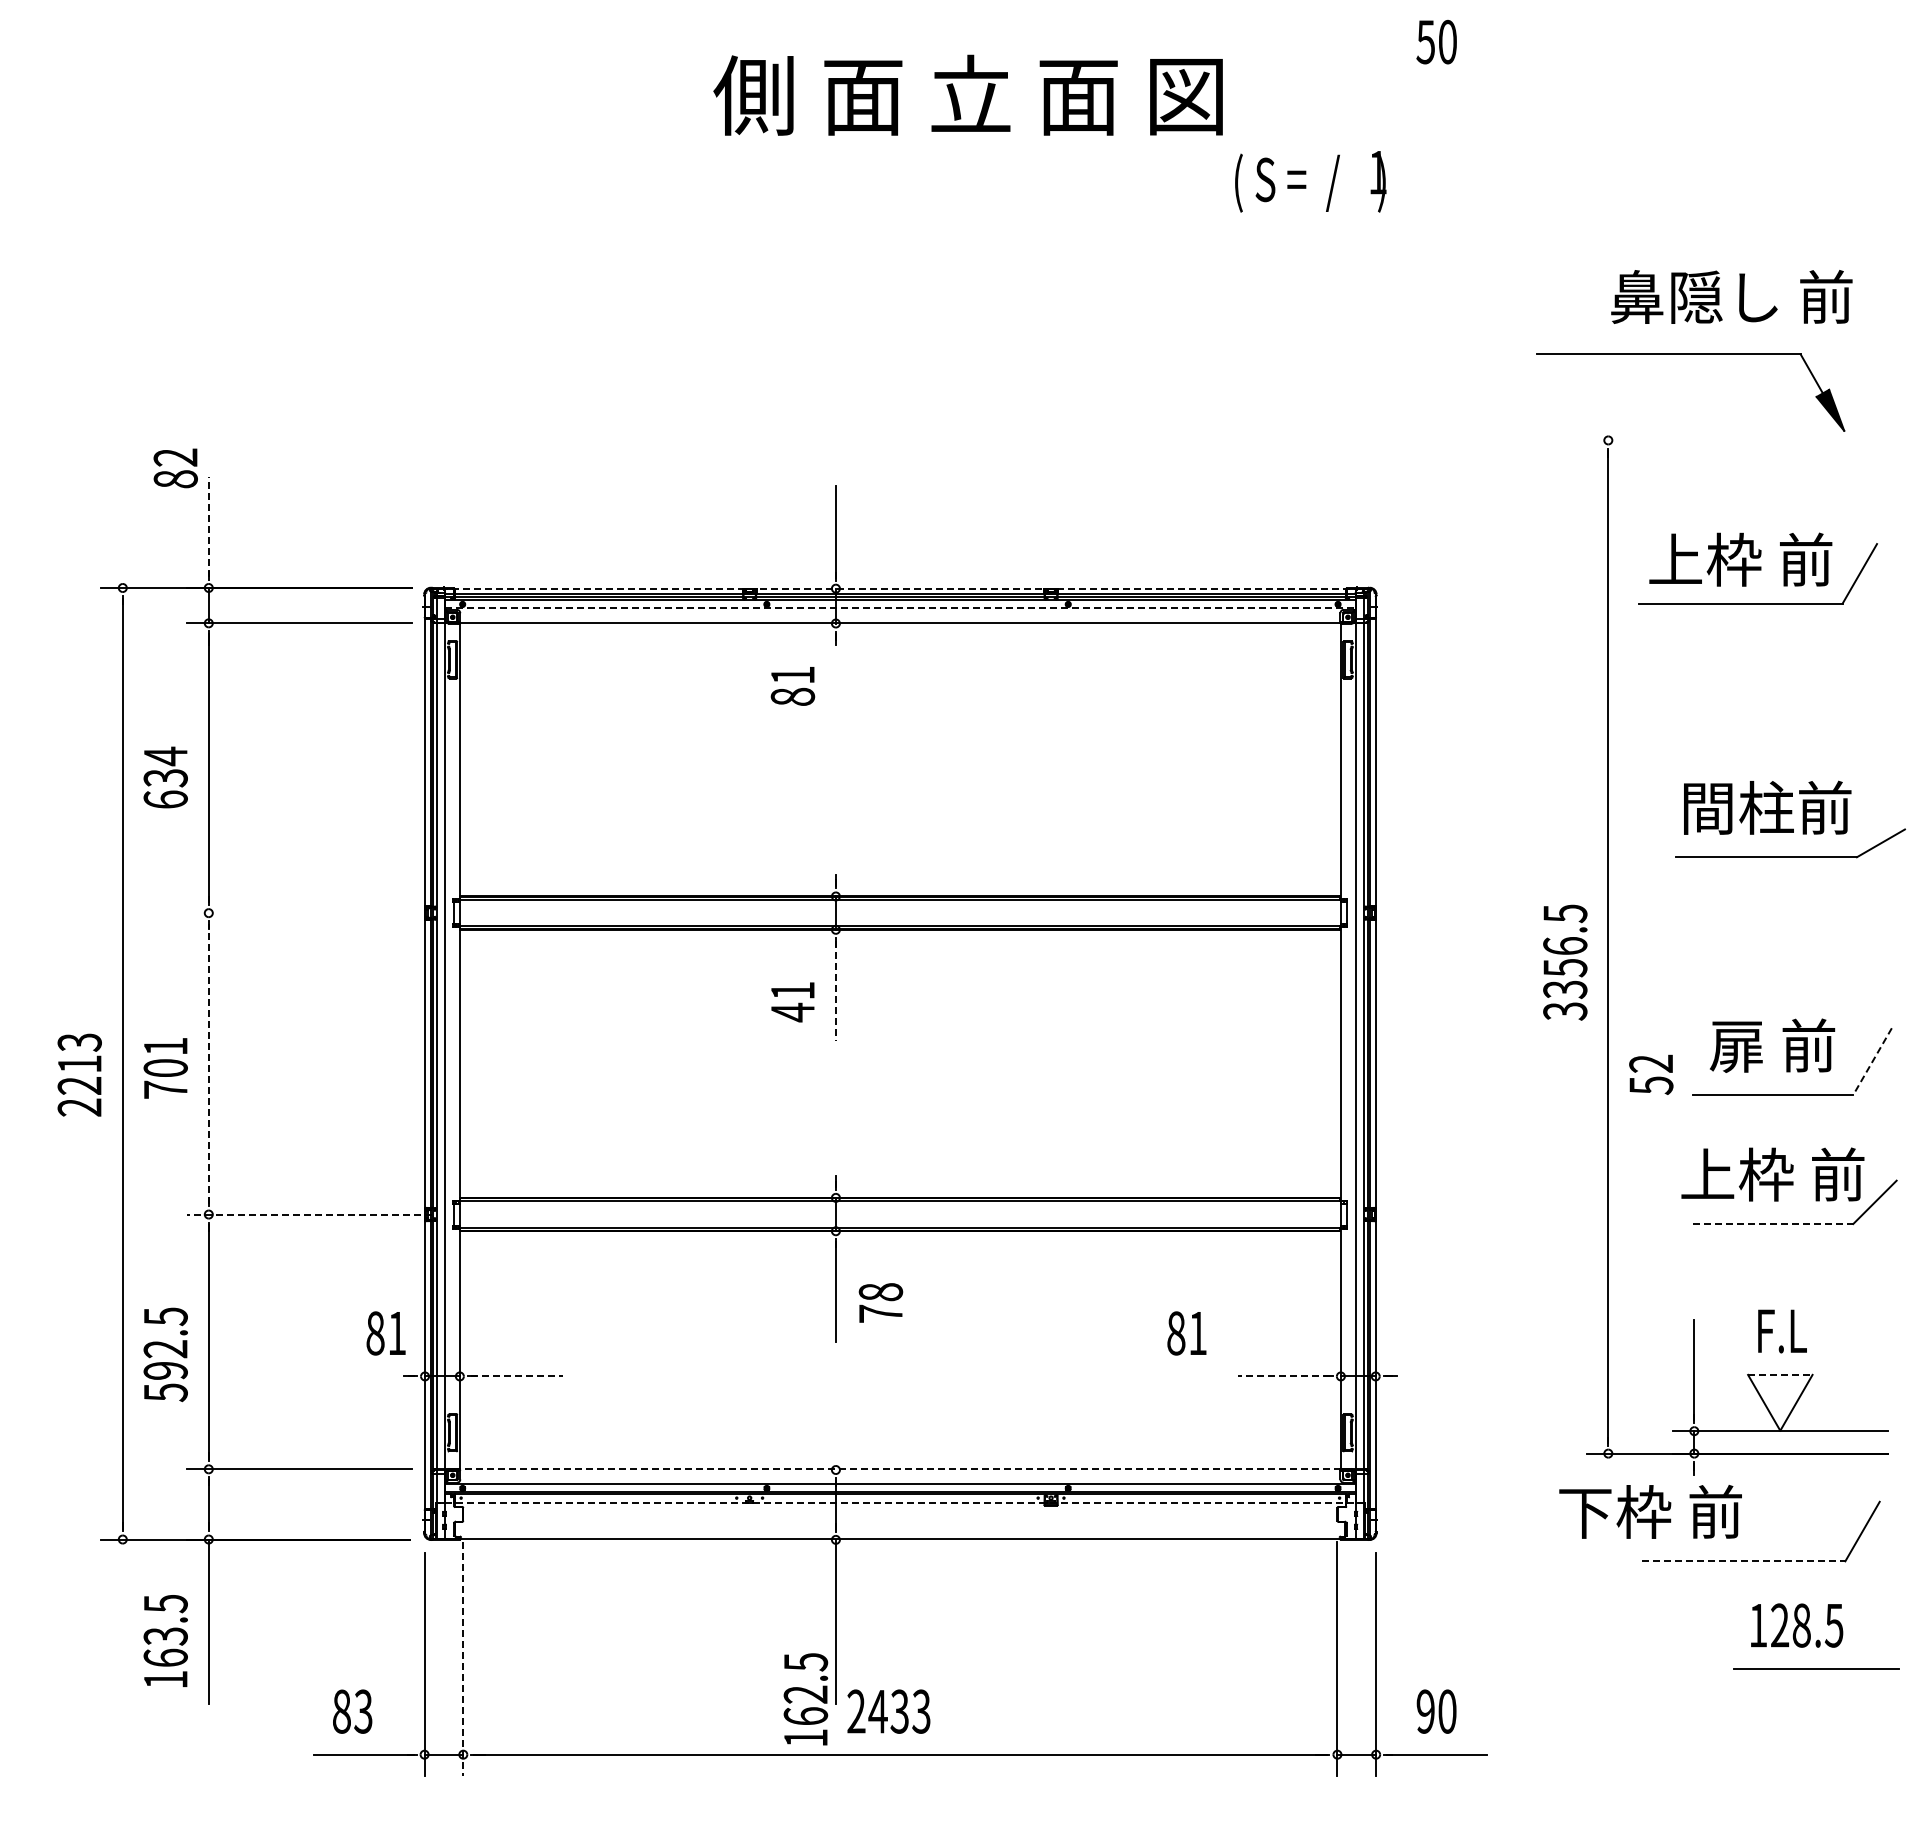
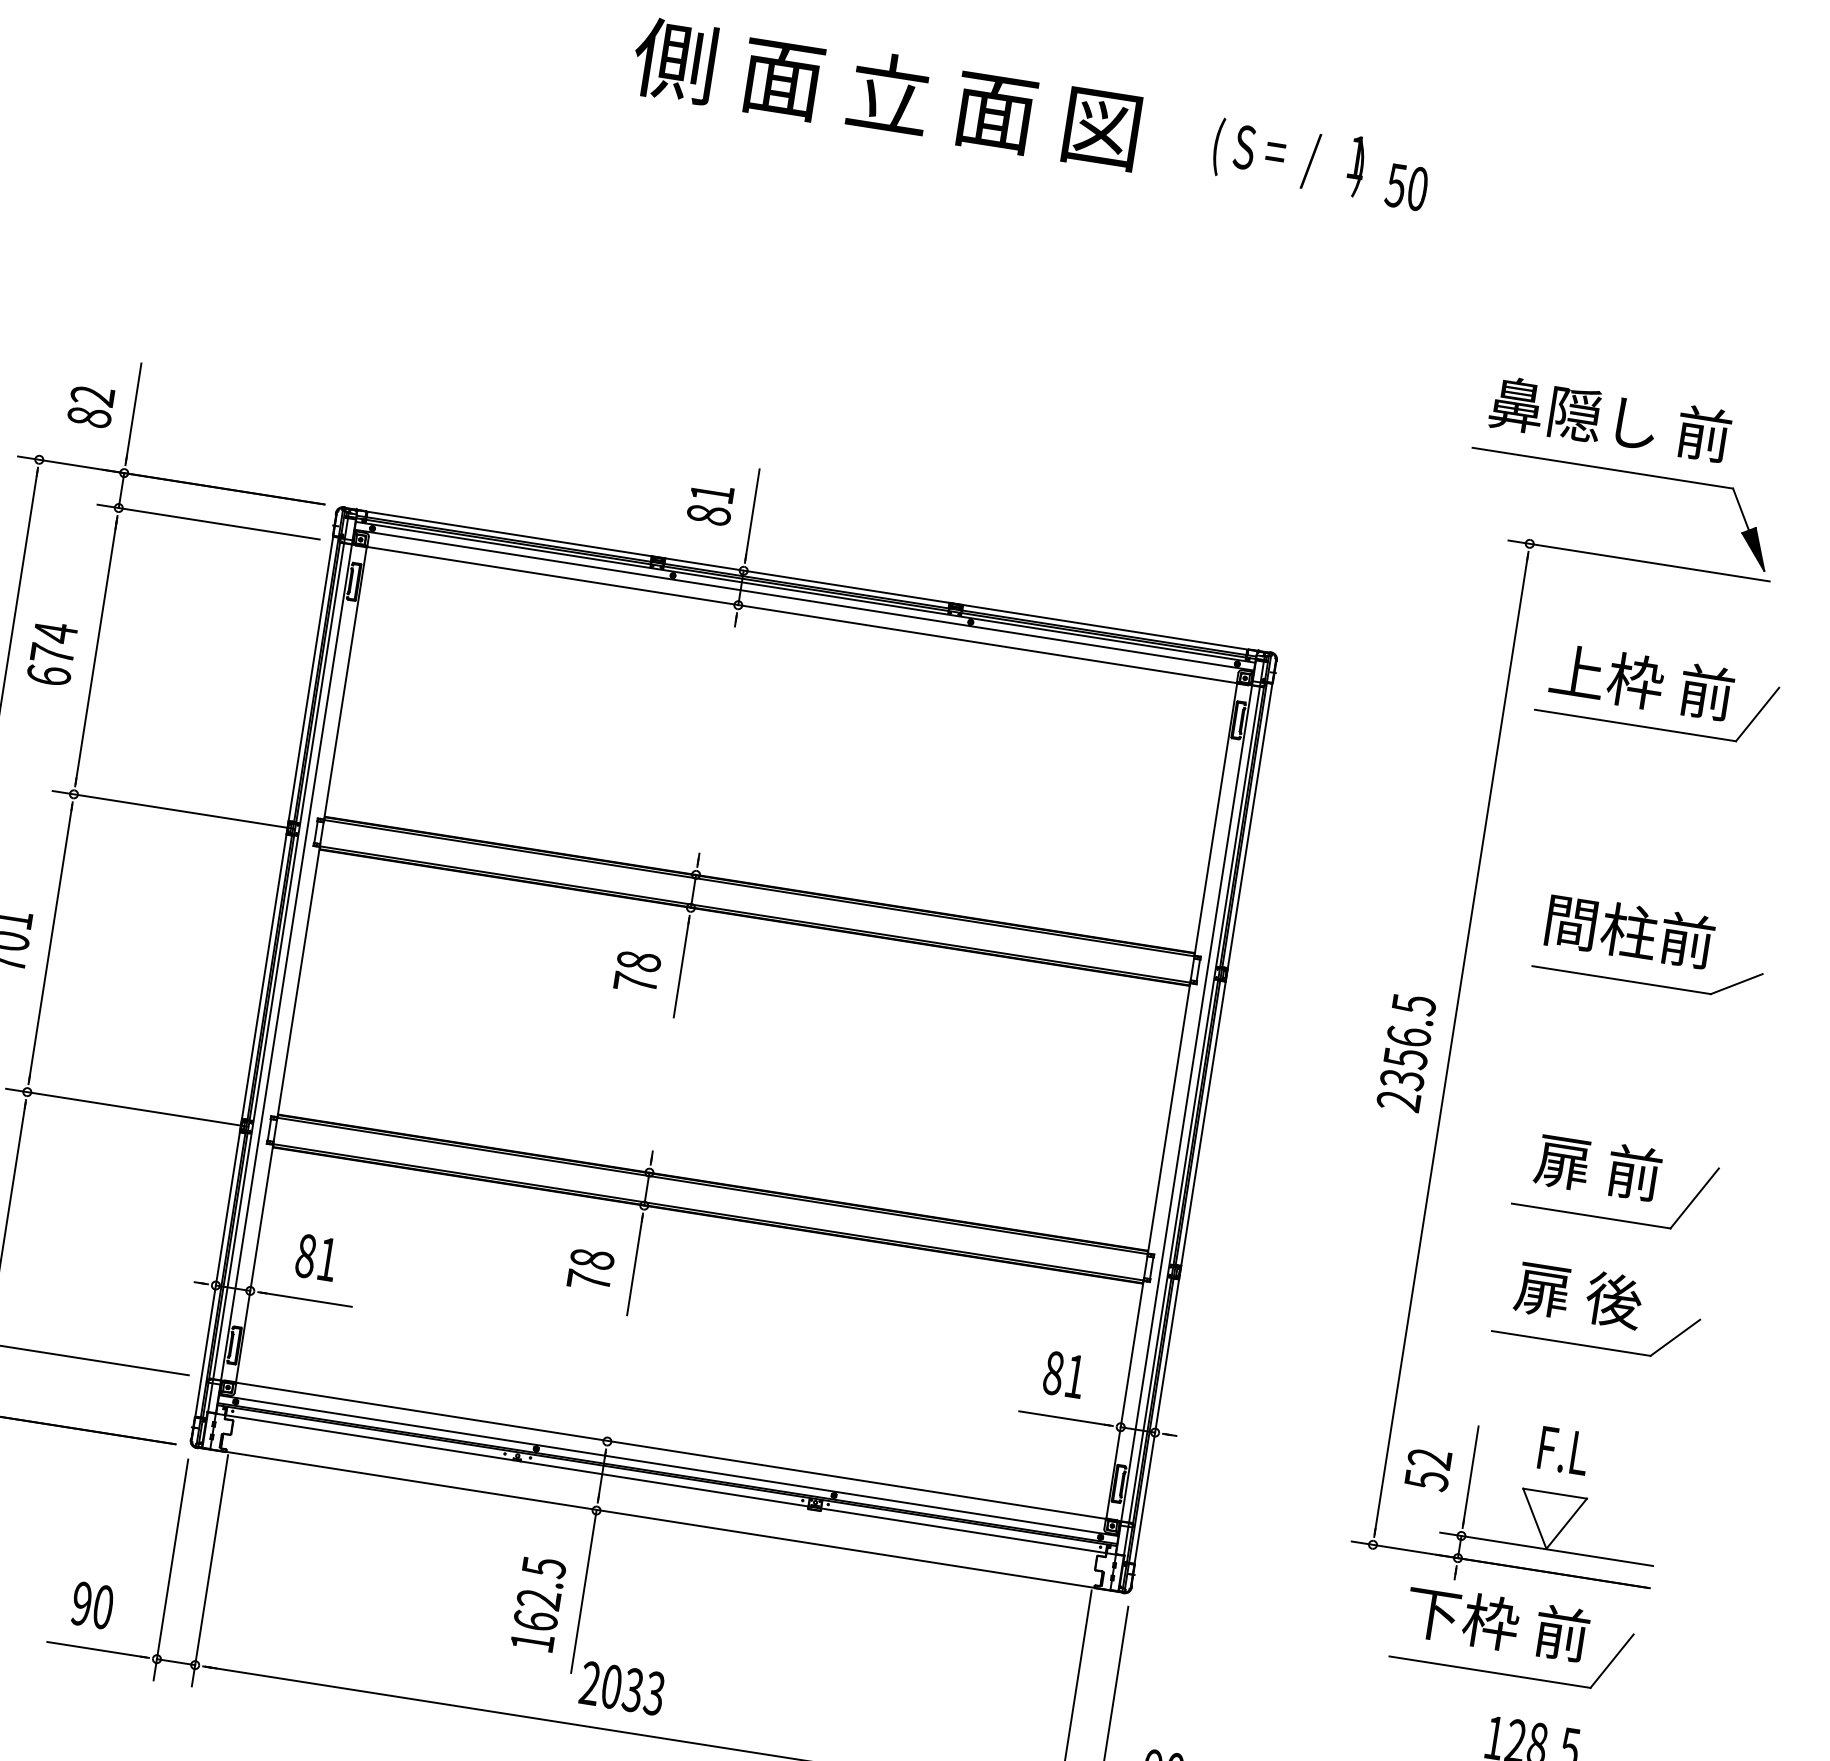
text: (1436, 42) -> (1406, 187), moved
text: (967, 94) -> (885, 92), moved
text: (1310, 181) -> (1289, 156), moved
text: (1731, 296) -> (1610, 418), moved
line: (1718, 440) -> (1638, 560), added
text: (175, 468) -> (90, 406), moved
line: (208, 526) -> (133, 412), dashed -> solid
line: (900, 588) -> (807, 580), dashed -> solid
line: (900, 608) -> (804, 600), dashed -> solid
text: (792, 686) -> (710, 504), moved
text: (165, 778) -> (51, 654), 634 -> 674
line: (309, 913) -> (173, 810), added
line: (835, 991) -> (680, 968), dashed -> solid
text: (792, 1001) -> (636, 971), 41 -> 78
text: (1565, 1011) -> (1399, 1101), 3356.5 -> 2356.5
line: (1872, 1061) -> (1694, 1198), dashed -> solid
line: (208, 1063) -> (50, 942), dashed -> solid
text: (1651, 1074) -> (1428, 1469), moved
text: (1772, 1174) -> (1578, 1294), 上枠 前 -> 扉 後
line: (309, 1214) -> (126, 1107), dashed -> solid
line: (1773, 1224) -> (1571, 1344), dashed -> solid
text: (880, 1302) -> (590, 1269), moved
text: (385, 1333) -> (315, 1257), moved
text: (1186, 1333) -> (1063, 1374), moved
line: (1780, 1374) -> (1555, 1493), dashed -> solid
line: (516, 1376) -> (306, 1299), dashed -> solid
line: (1284, 1376) -> (1065, 1418), dashed -> solid
line: (900, 1469) -> (671, 1451), dashed -> solid
line: (899, 1503) -> (664, 1484), dashed -> solid
text: (1650, 1511) -> (1497, 1622), moved
line: (1743, 1561) -> (1489, 1672), dashed -> solid
line: (463, 1659) -> (210, 1571), dashed -> solid
text: (805, 1699) -> (537, 1604), moved
text: (352, 1711) -> (92, 1605), 83 -> 90
text: (877, 1711) -> (611, 1686), 2433 -> 2033

